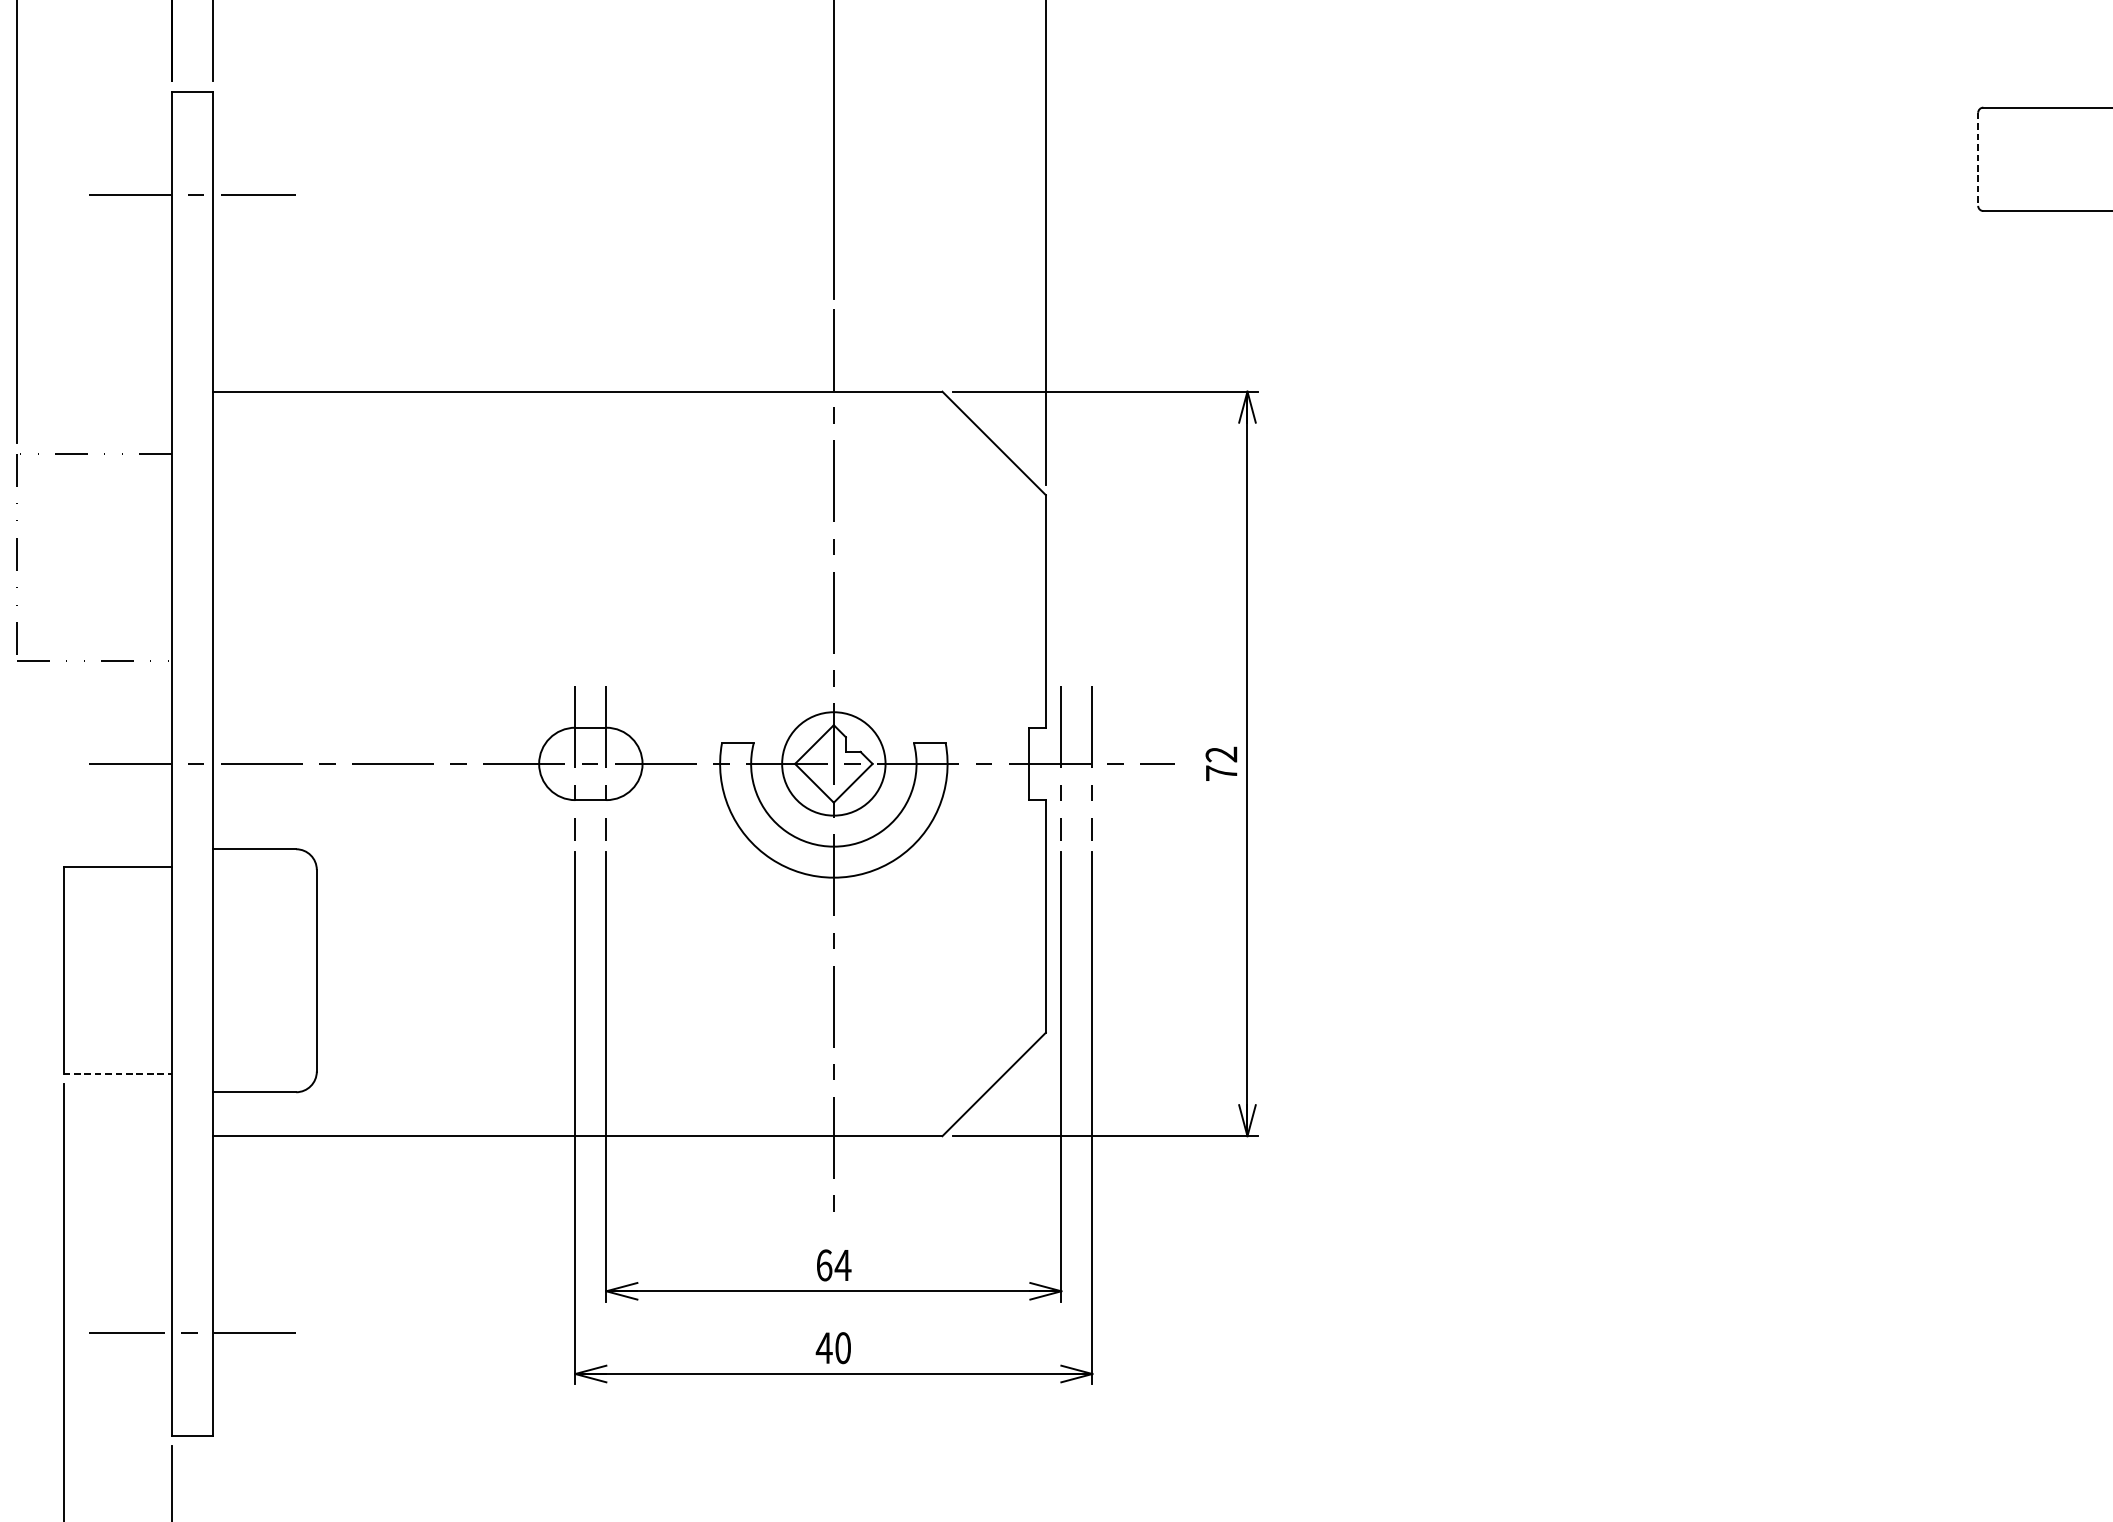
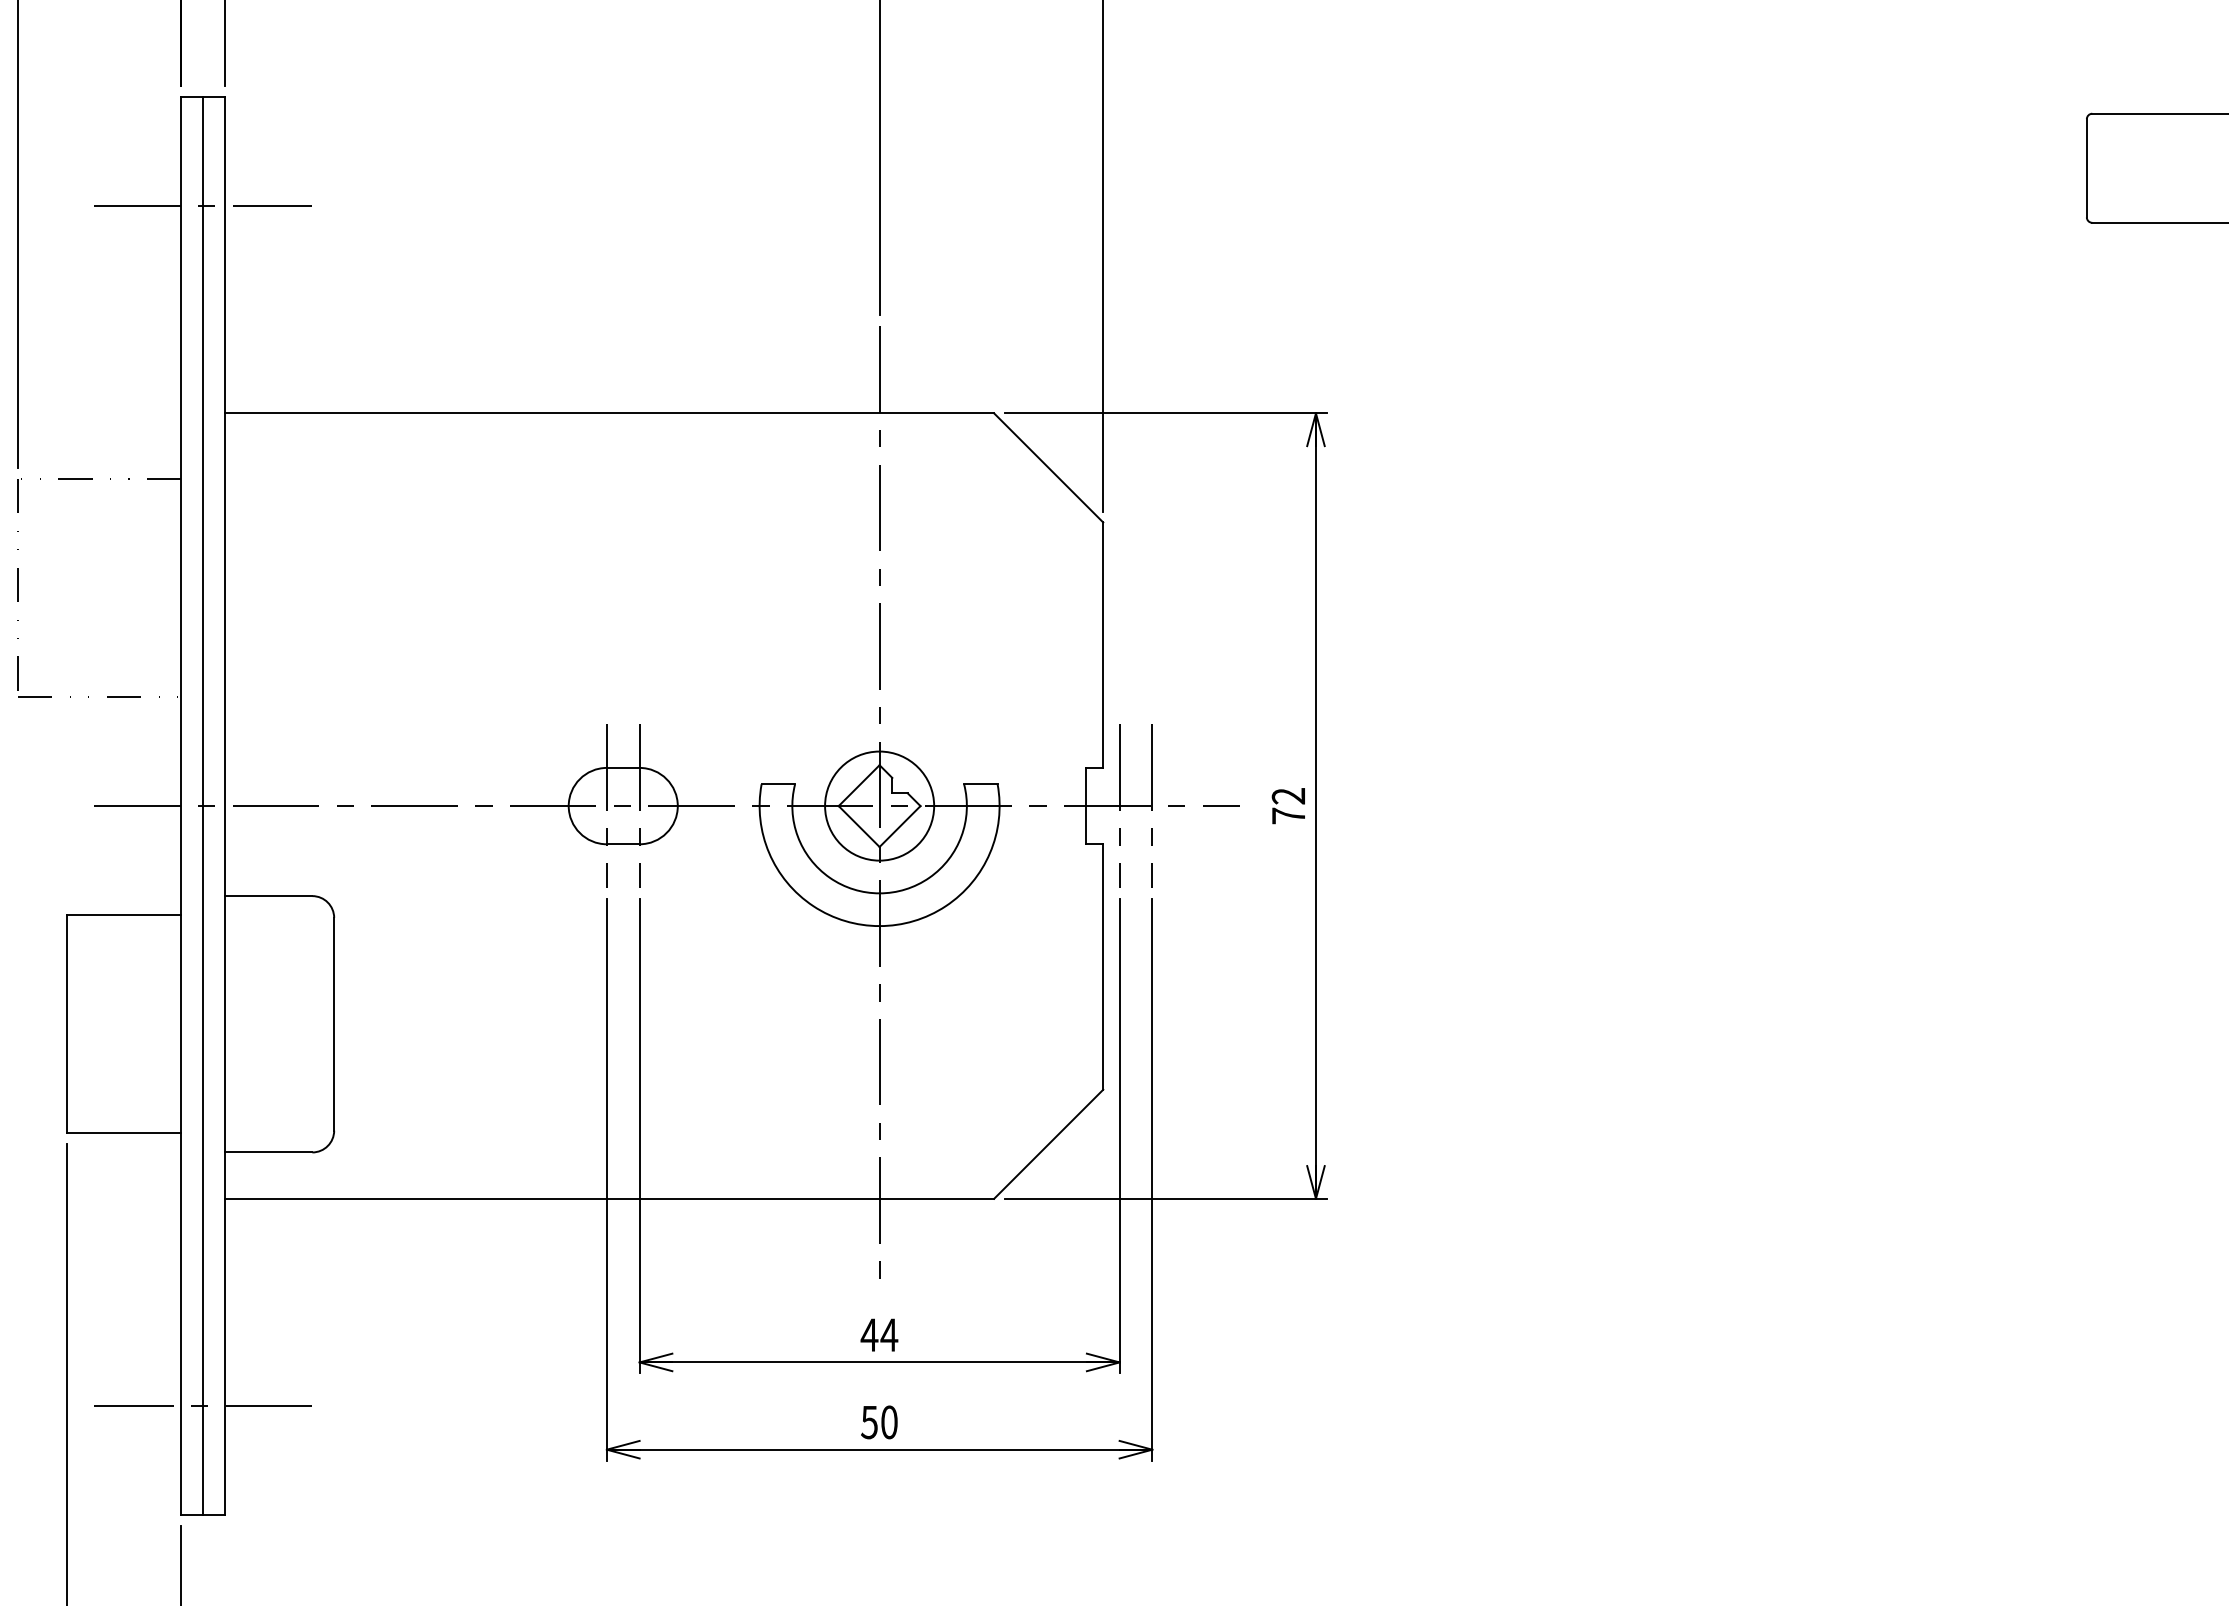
line: (1977, 159) -> (2086, 168), dashed -> solid
line: (192, 764) -> (203, 806), added
line: (118, 1074) -> (124, 1133), dashed -> solid
text: (824, 1265) -> (869, 1335), 64 -> 44
text: (824, 1348) -> (869, 1422), 40 -> 50

